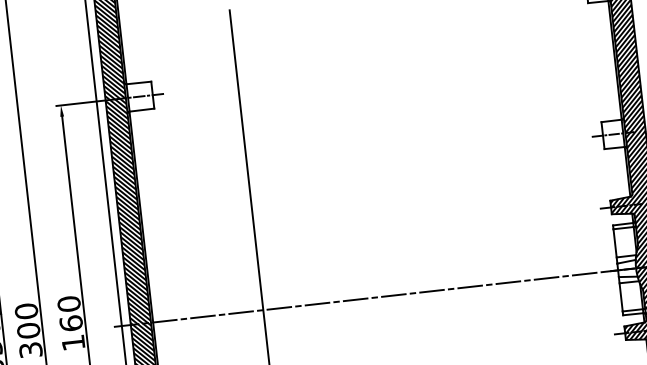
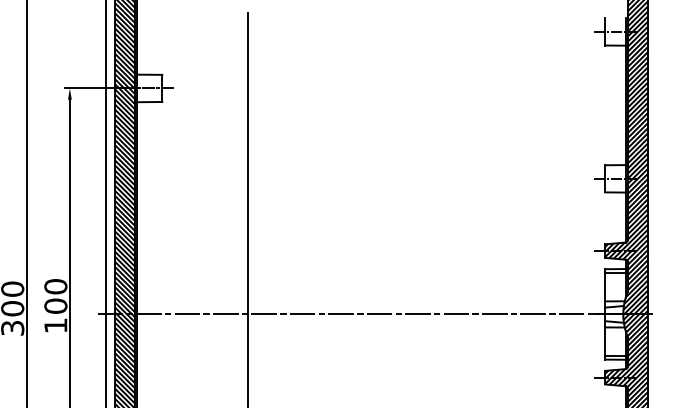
text: (70, 322) -> (55, 305), 160 -> 100

